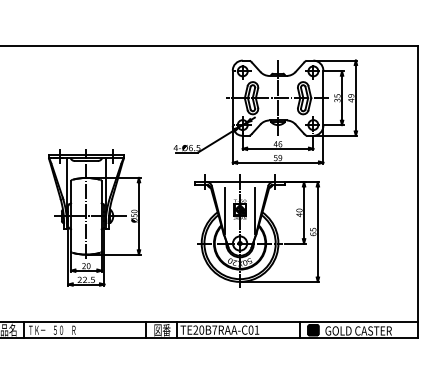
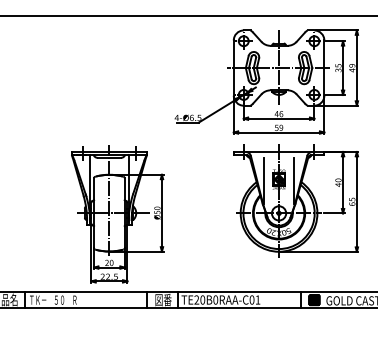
part: (94, 217) -> (117, 214), moved
part: (256, 230) -> (295, 200), moved
text: (214, 329) -> (215, 299), TE20B7RAA-C01 -> TE20B0RAA-C01

